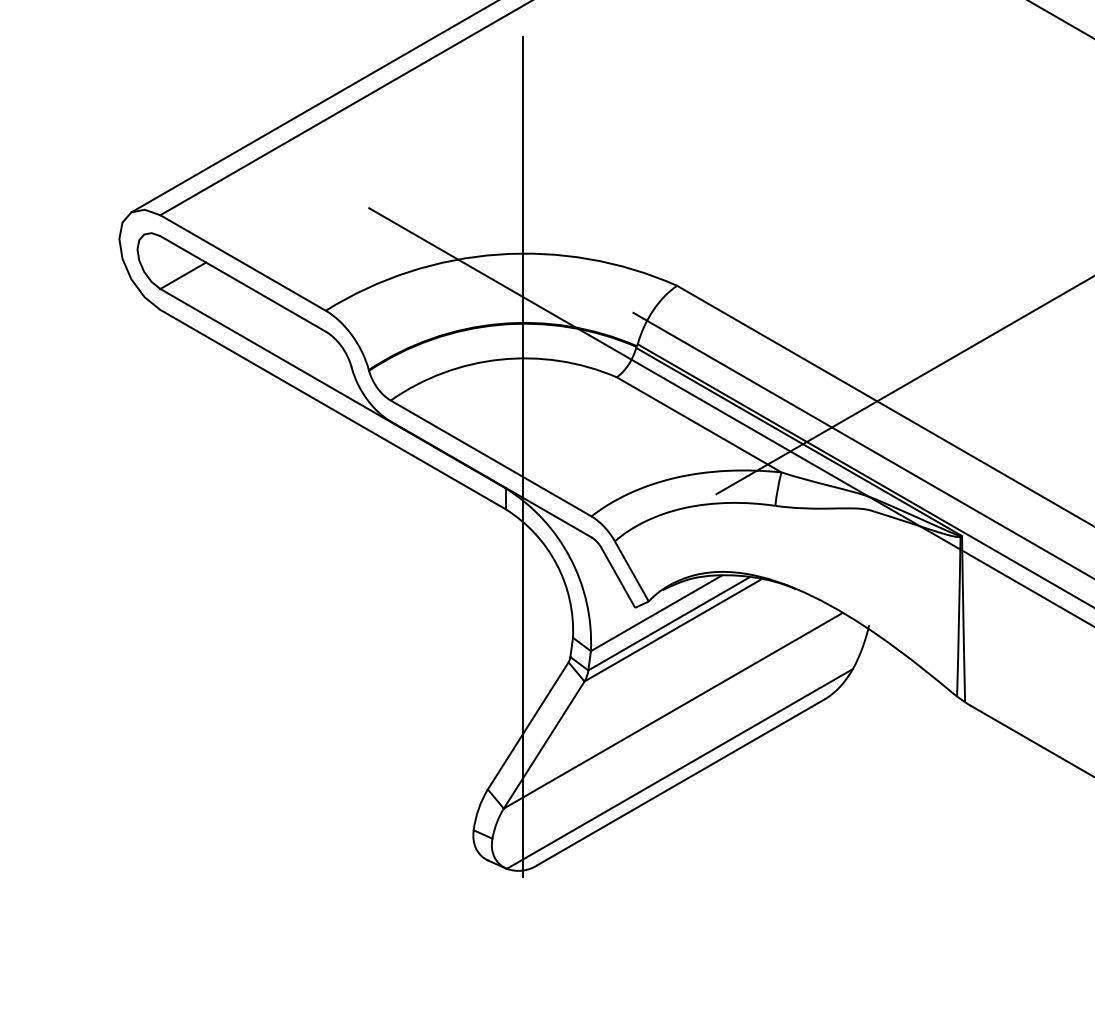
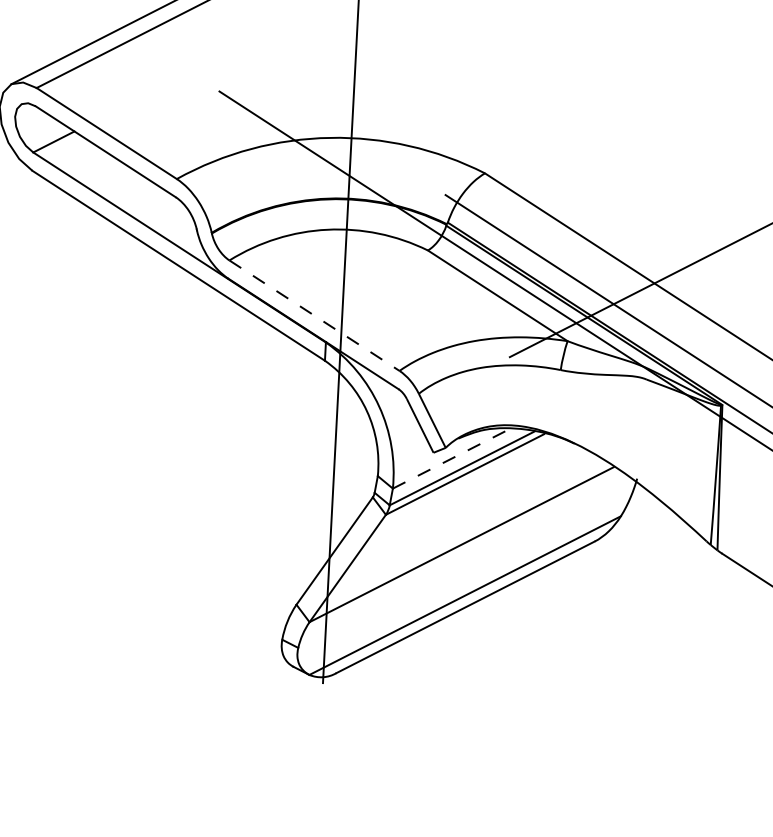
line: (491, 458) -> (314, 315), solid -> dashed
line: (656, 613) -> (451, 458), solid -> dashed

